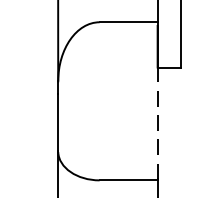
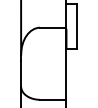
line: (157, 122) -> (66, 73), dashed -> solid

